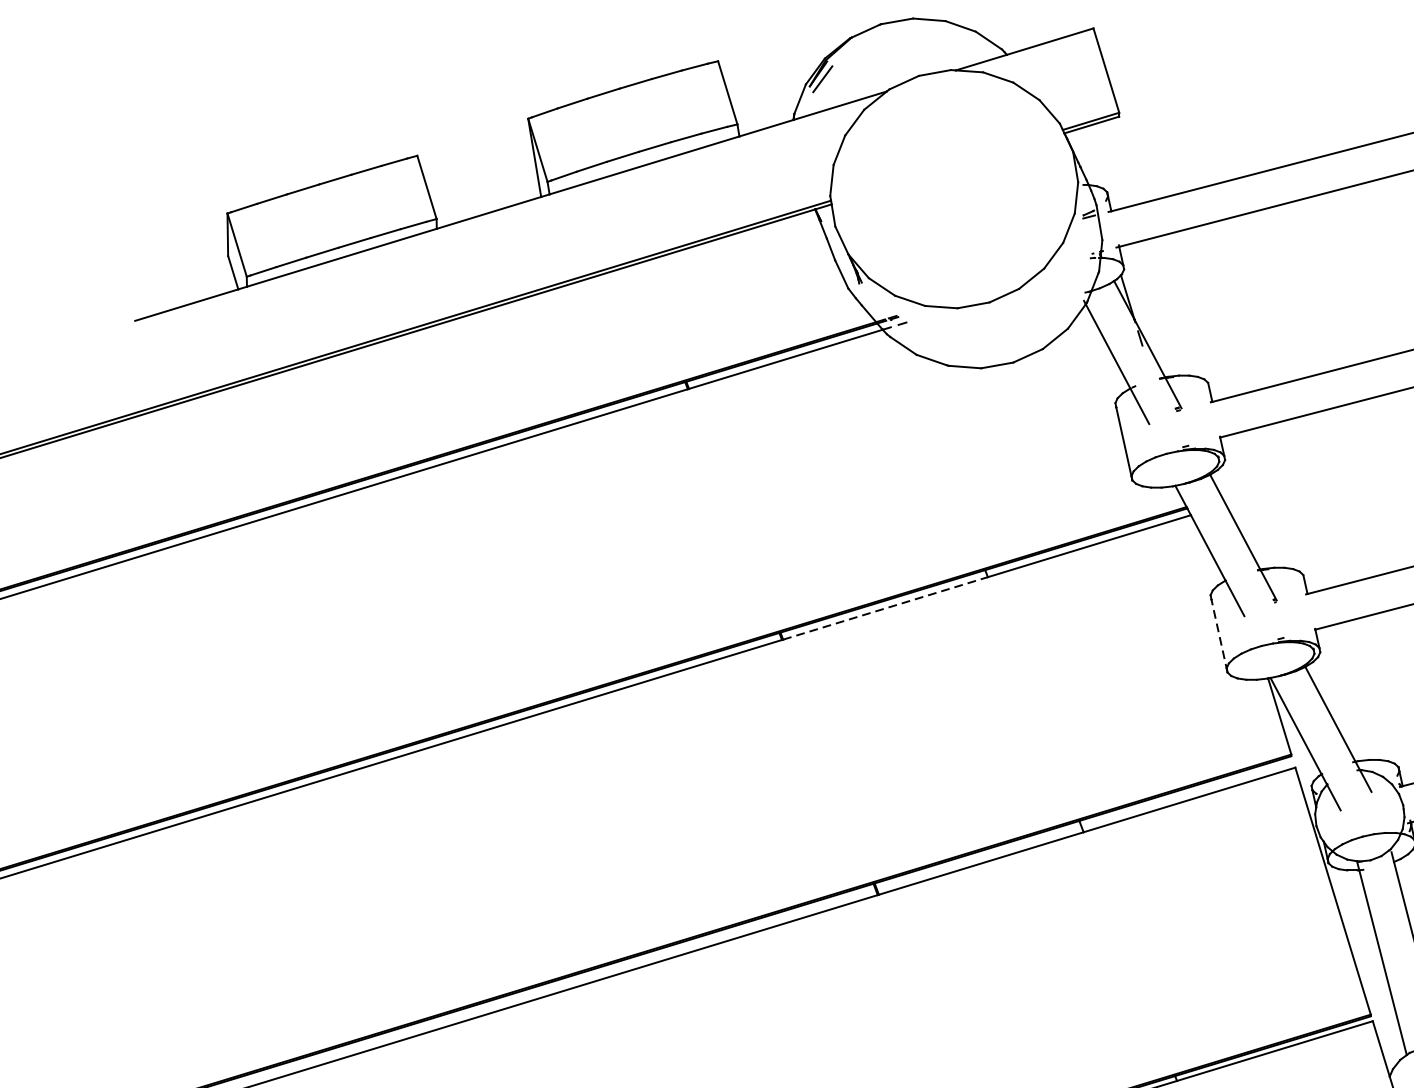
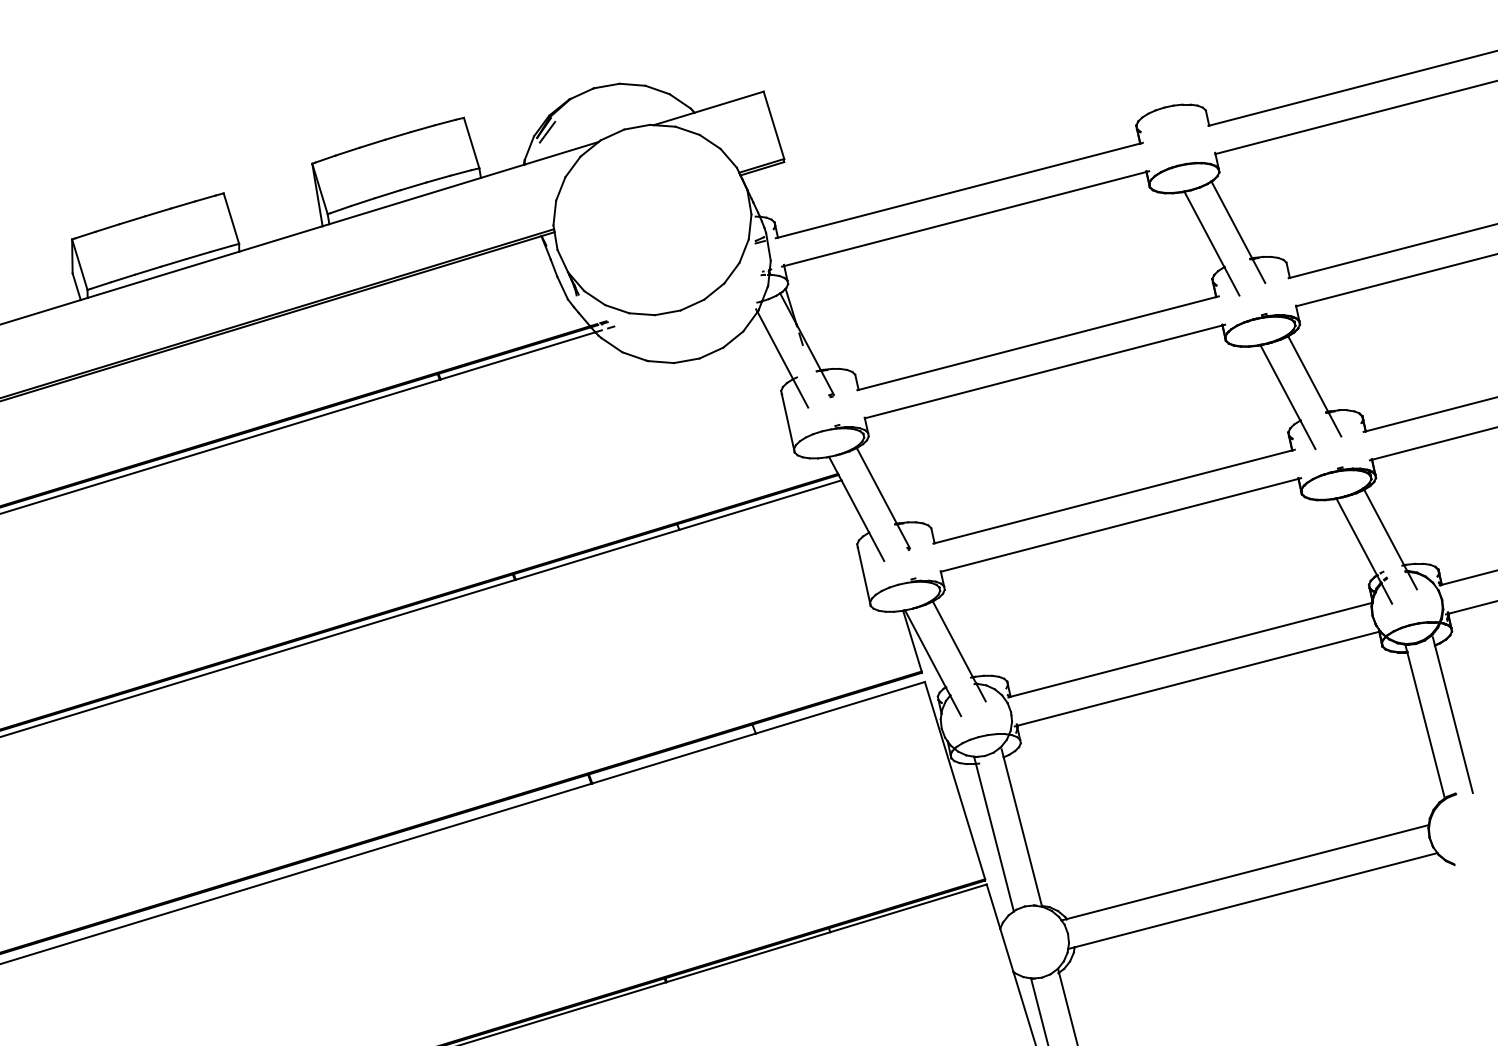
line: (886, 608) -> (598, 554), dashed -> solid
line: (1219, 635) -> (864, 576), dashed -> solid

